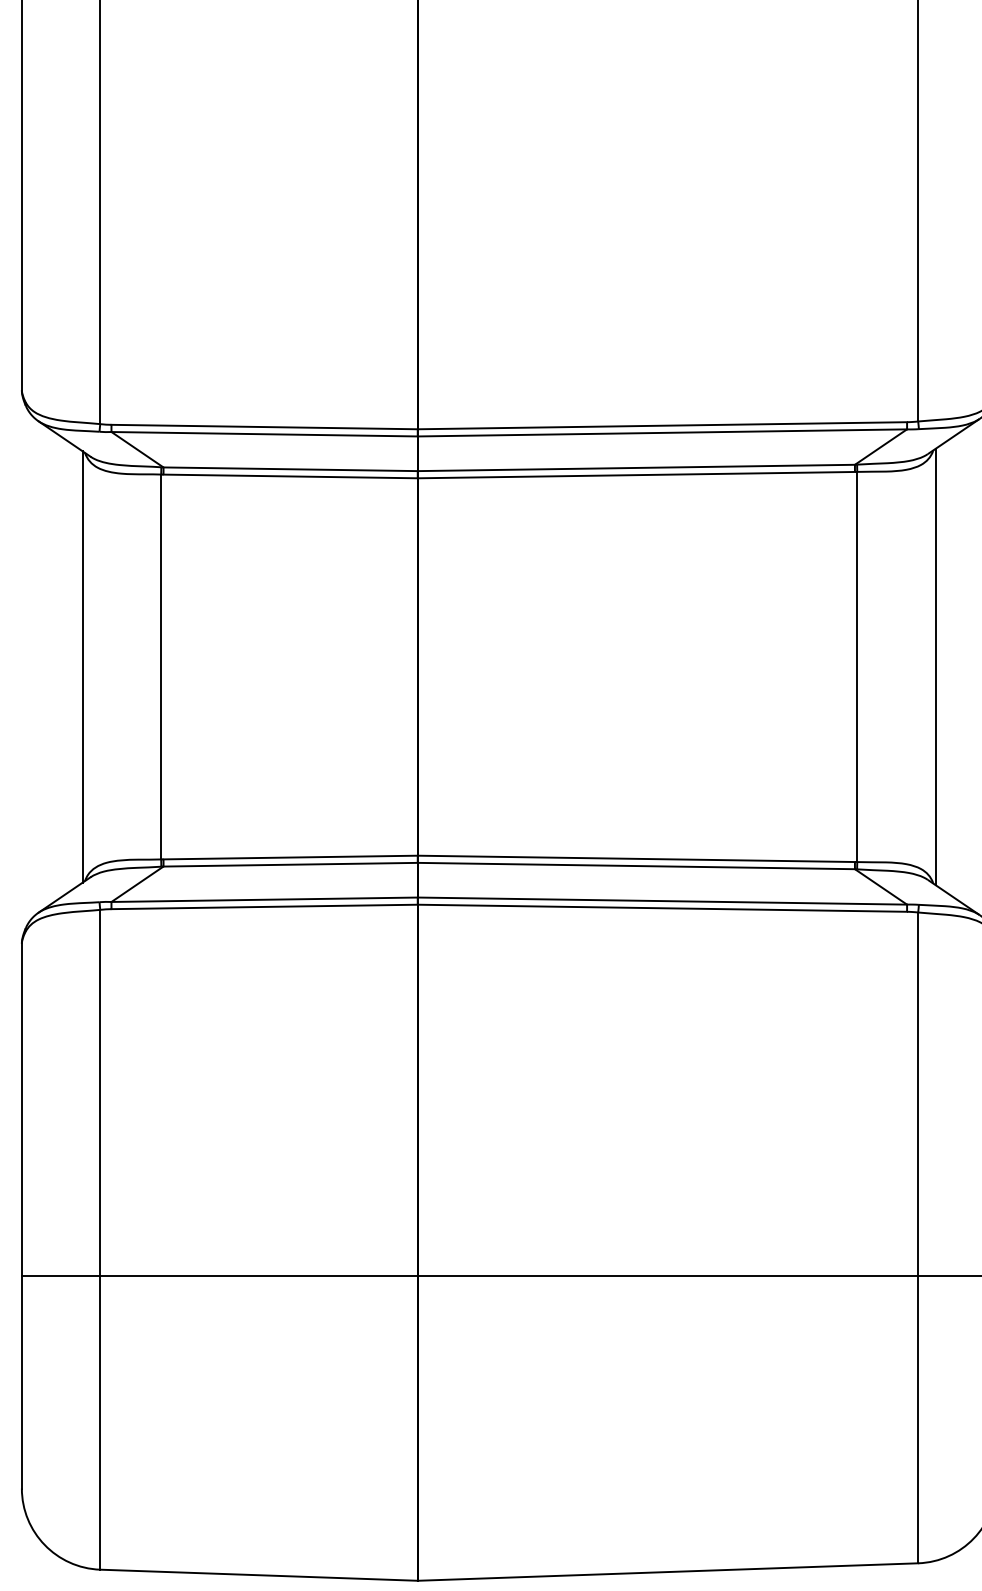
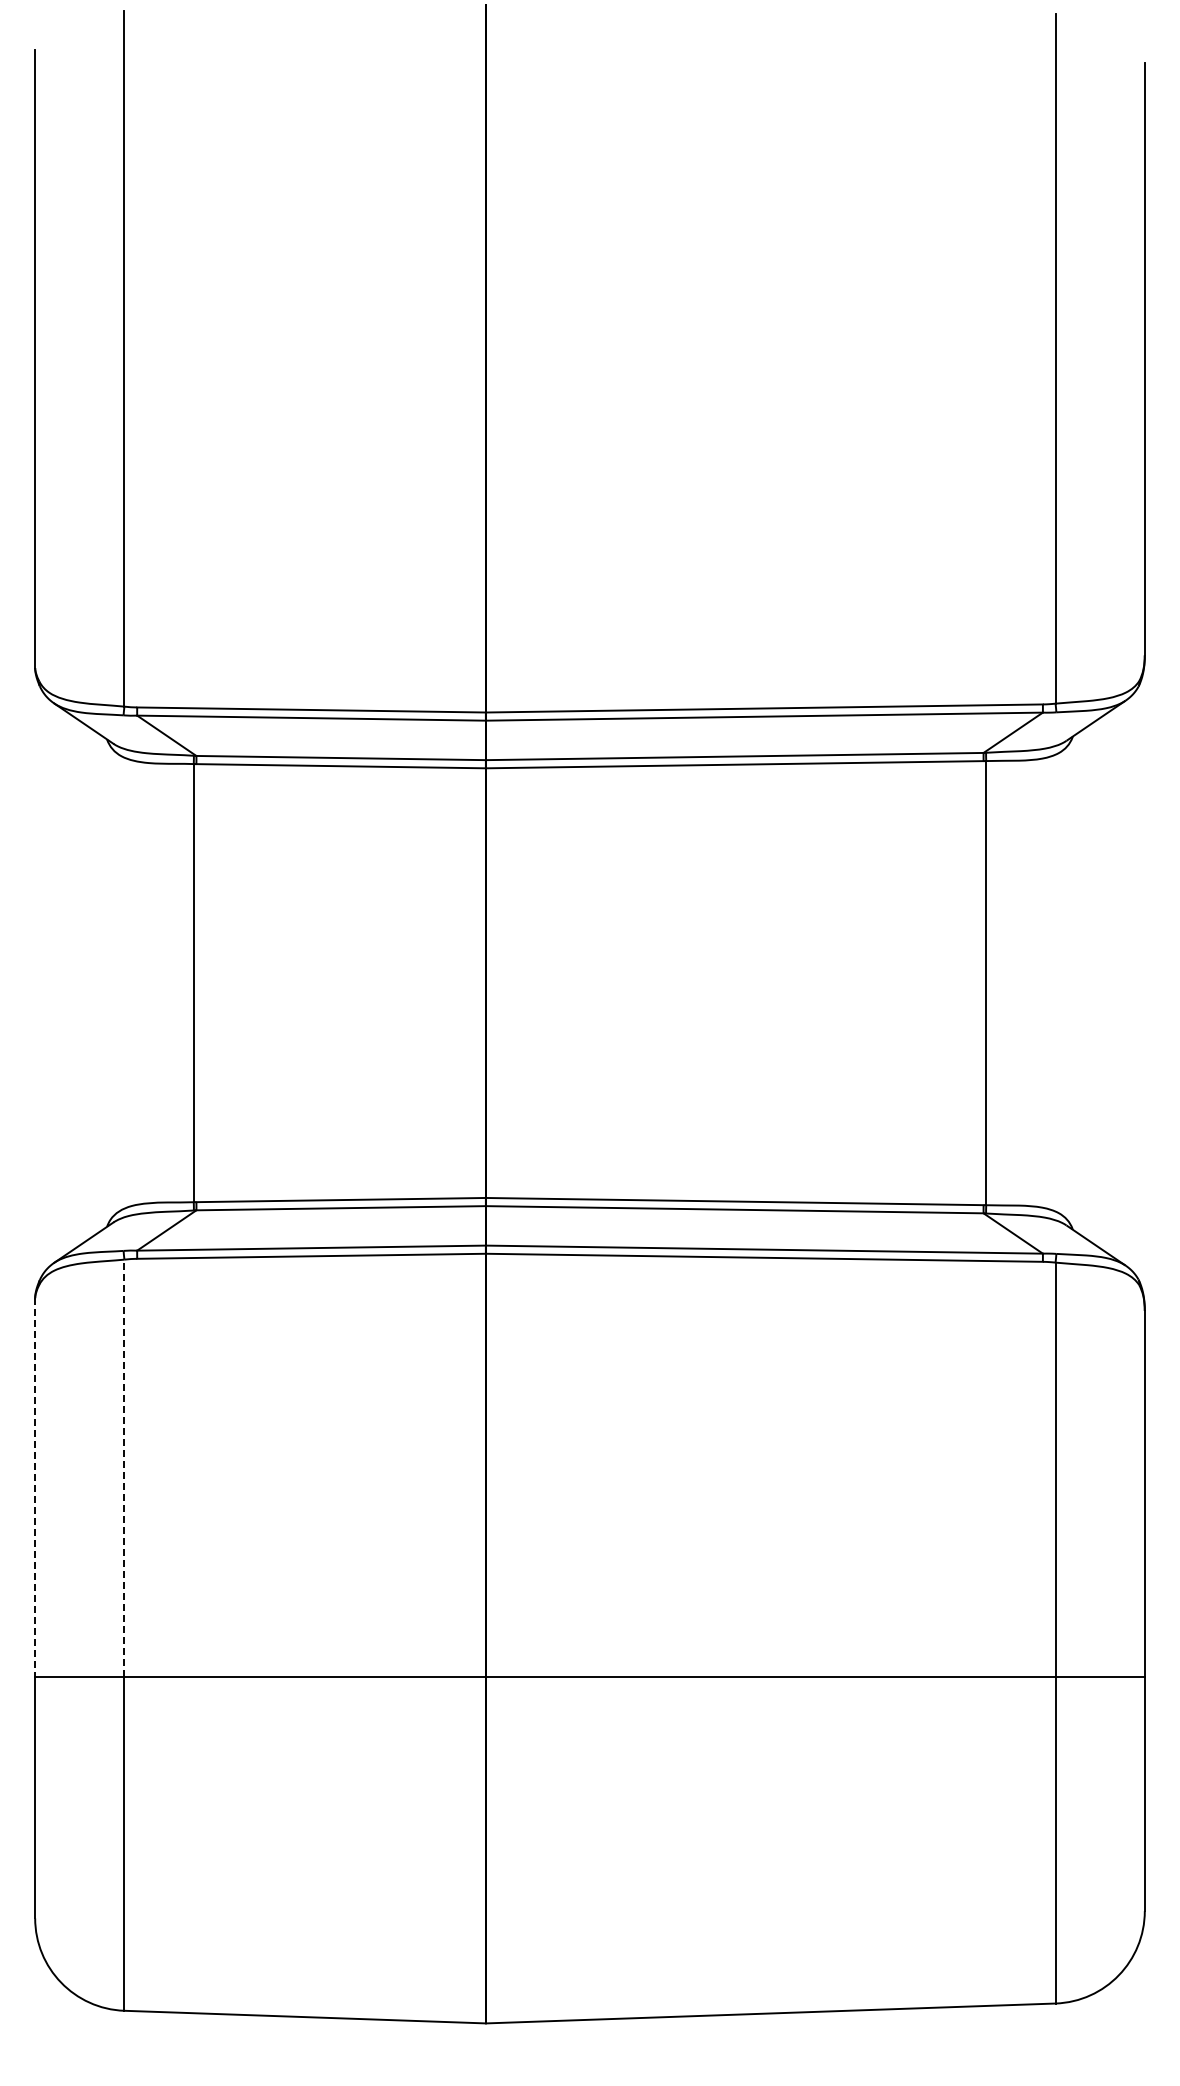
line: (82, 666) -> (104, 982), removed
line: (935, 666) -> (1075, 982), removed
line: (100, 1093) -> (124, 1468), solid -> dashed
line: (22, 1110) -> (35, 1487), solid -> dashed

